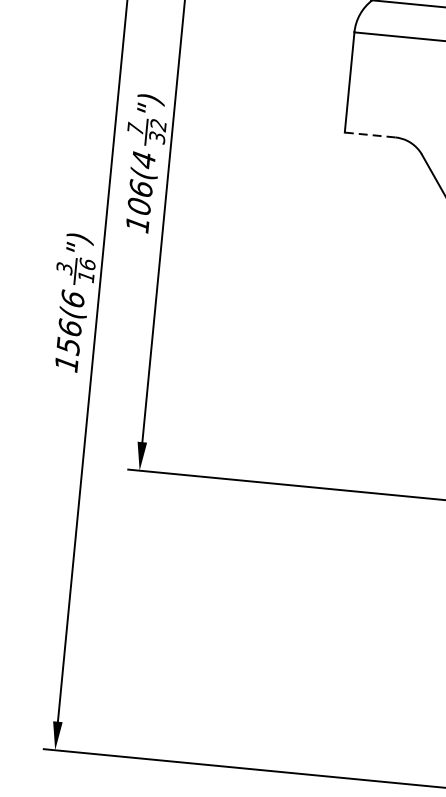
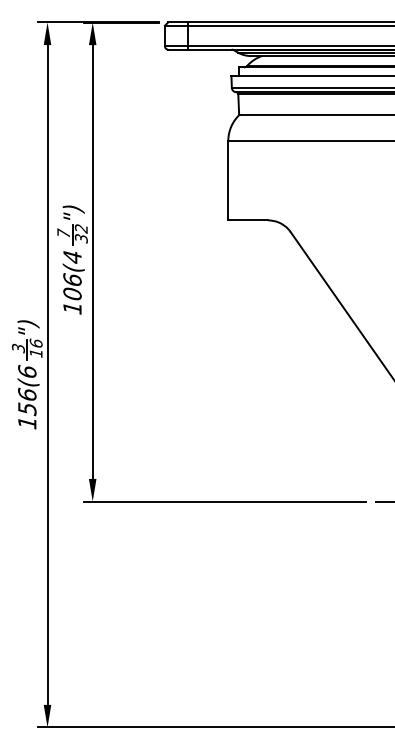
line: (369, 134) -> (247, 220), dashed -> solid

